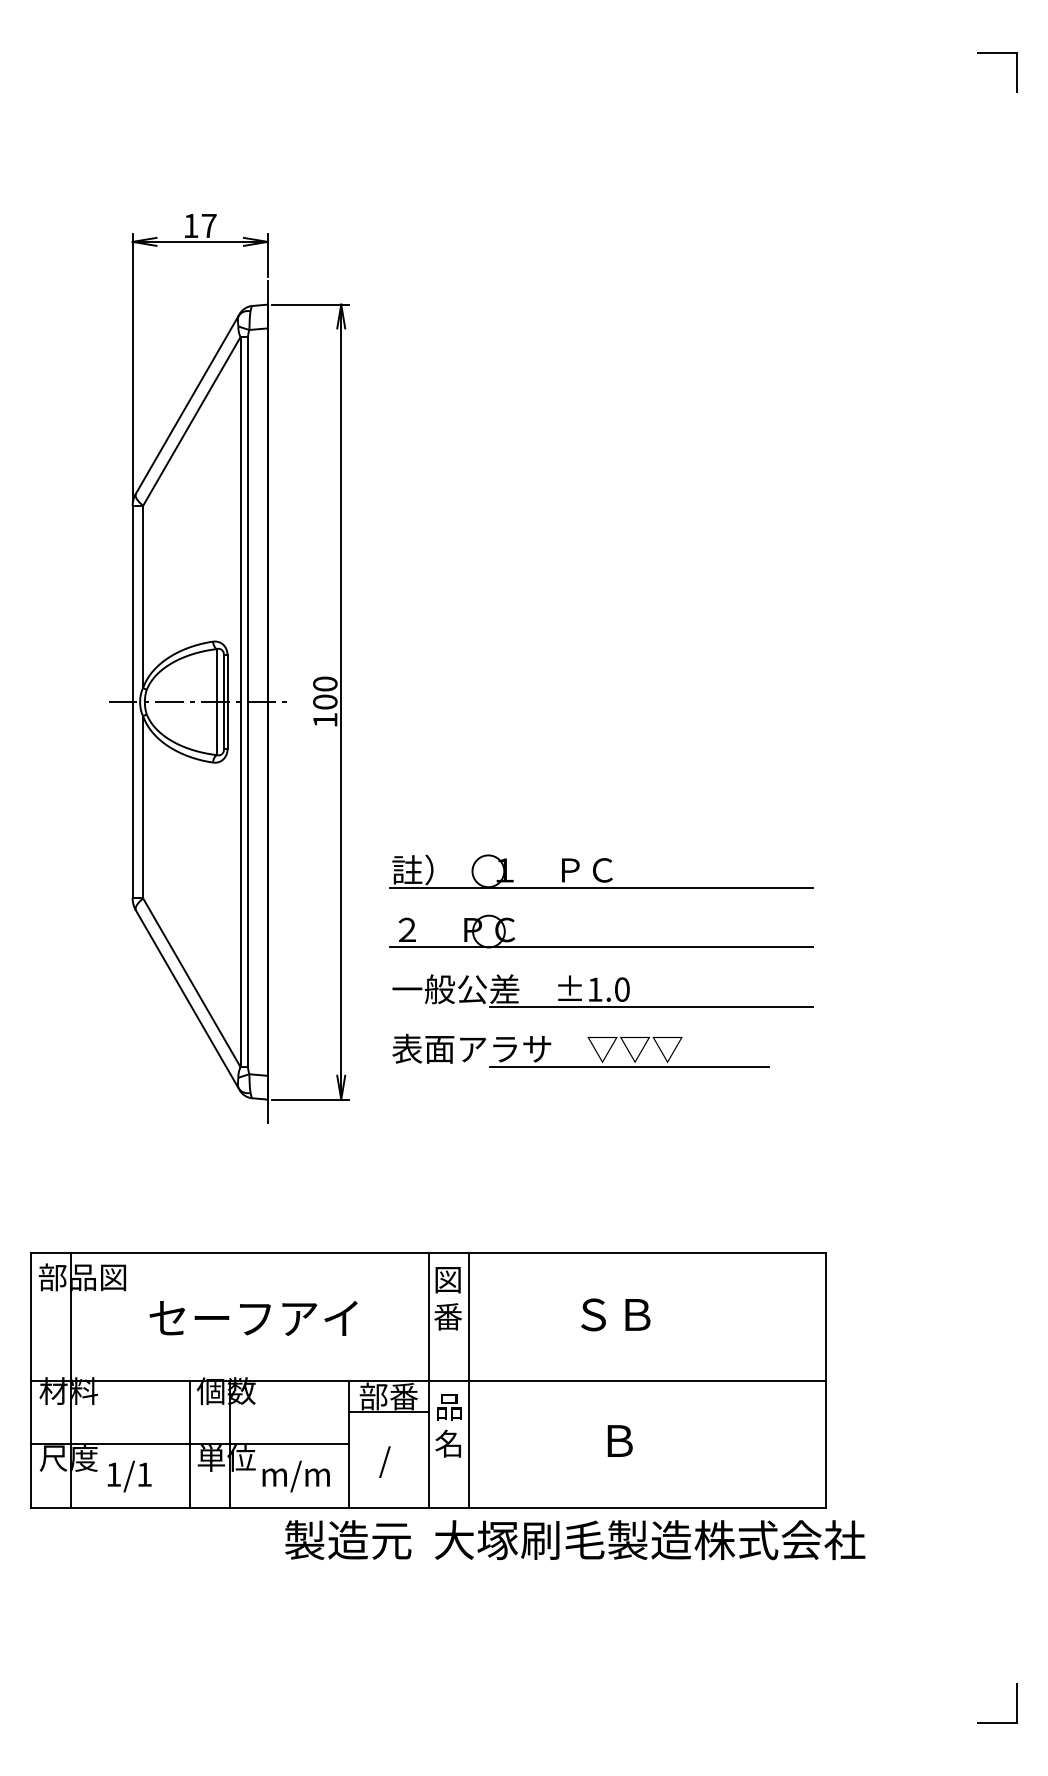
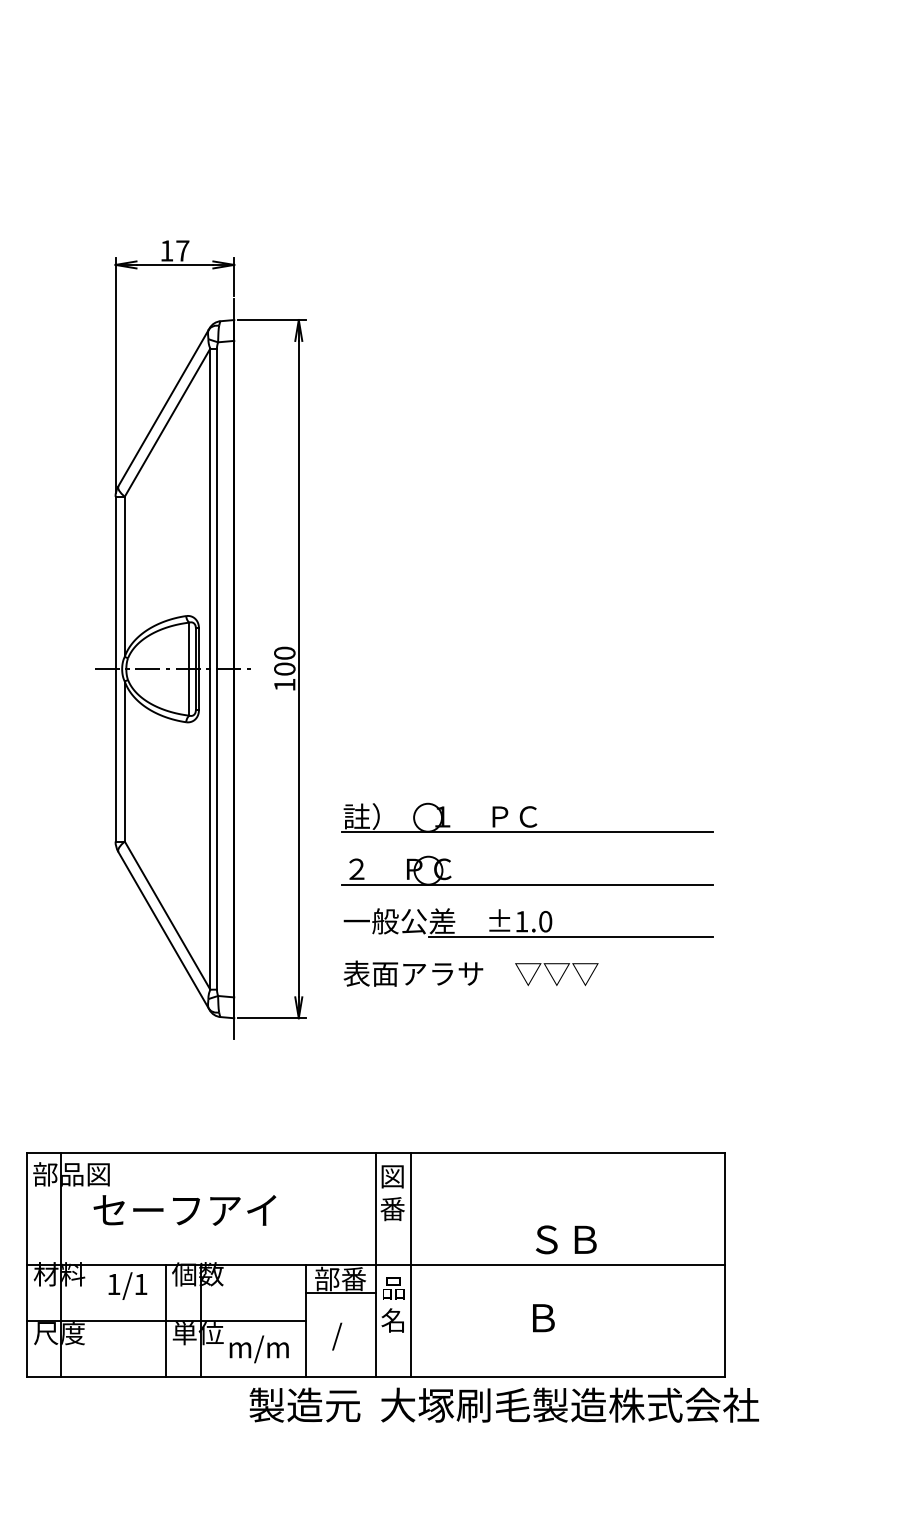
line: (997, 53) -> (875, 99), removed
line: (629, 1066) -> (551, 989), removed
text: (615, 1314) -> (566, 1239), moved
text: (253, 1318) -> (184, 1210), moved
text: (129, 1476) -> (127, 1286), moved

